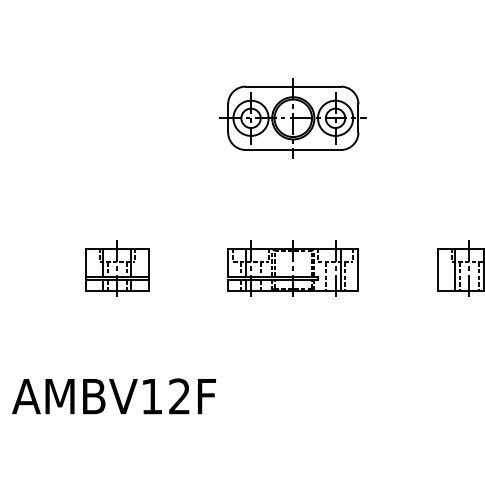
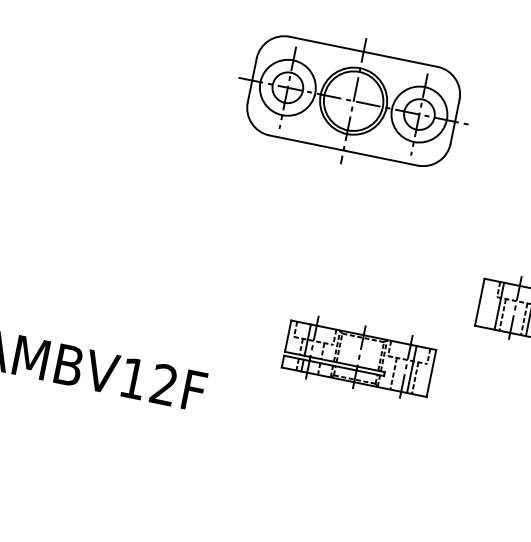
part: (292, 118) -> (352, 101), size x1.4
part: (117, 268) -> (124, 228), removed
part: (292, 268) -> (358, 357), moved

